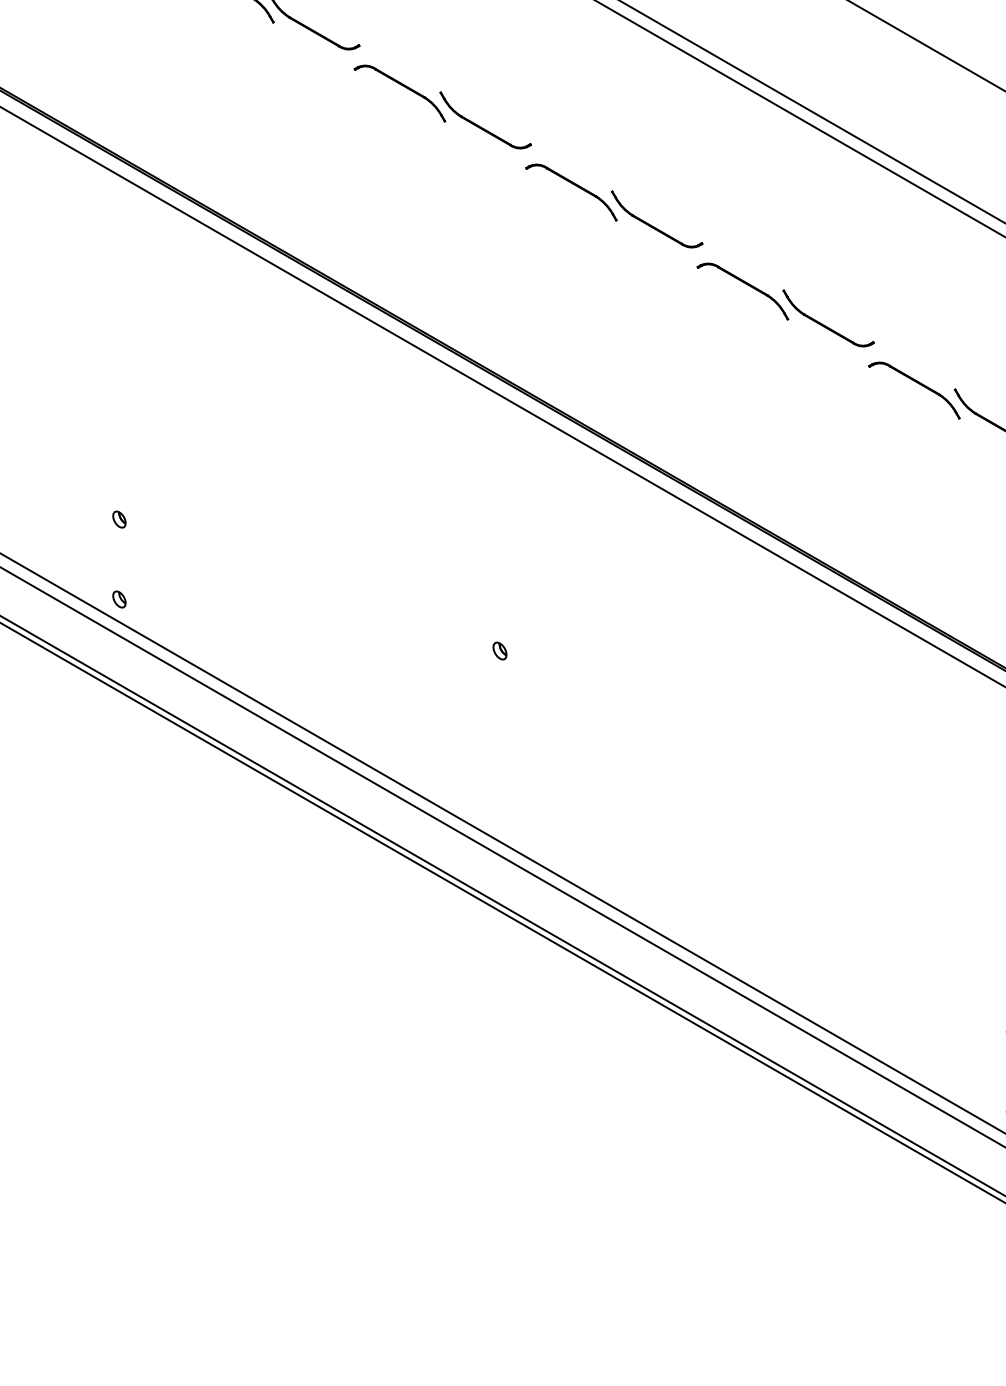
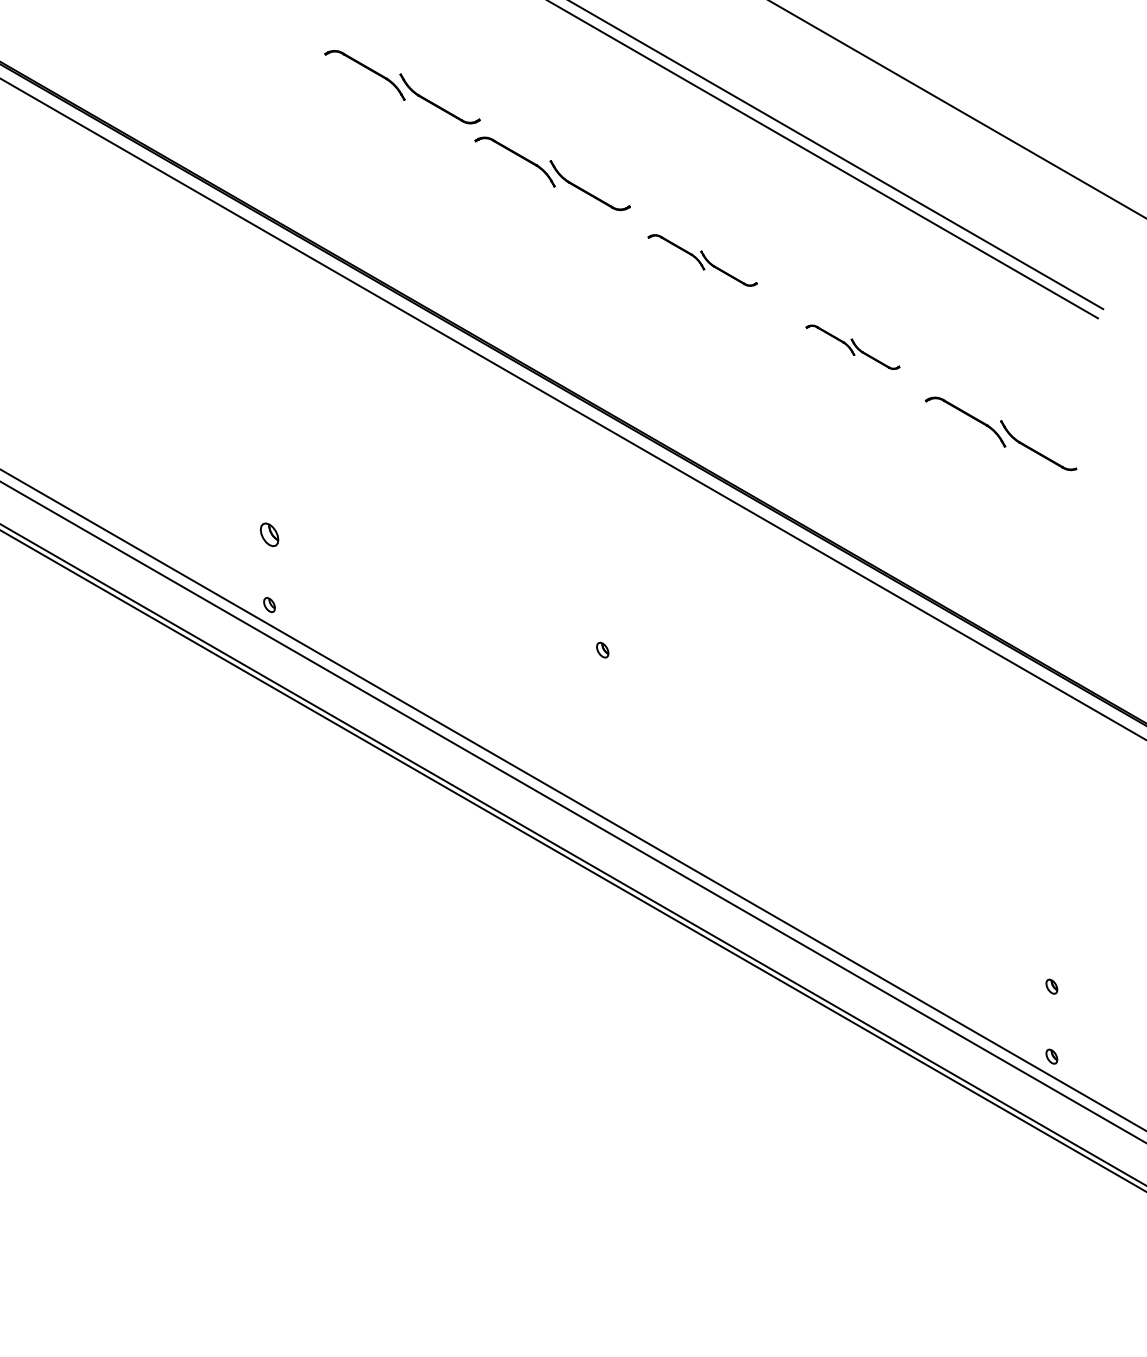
part: (613, 206) -> (702, 260), size x0.7
part: (785, 305) -> (852, 347), size x0.6
part: (119, 520) -> (269, 535), size x1.6

